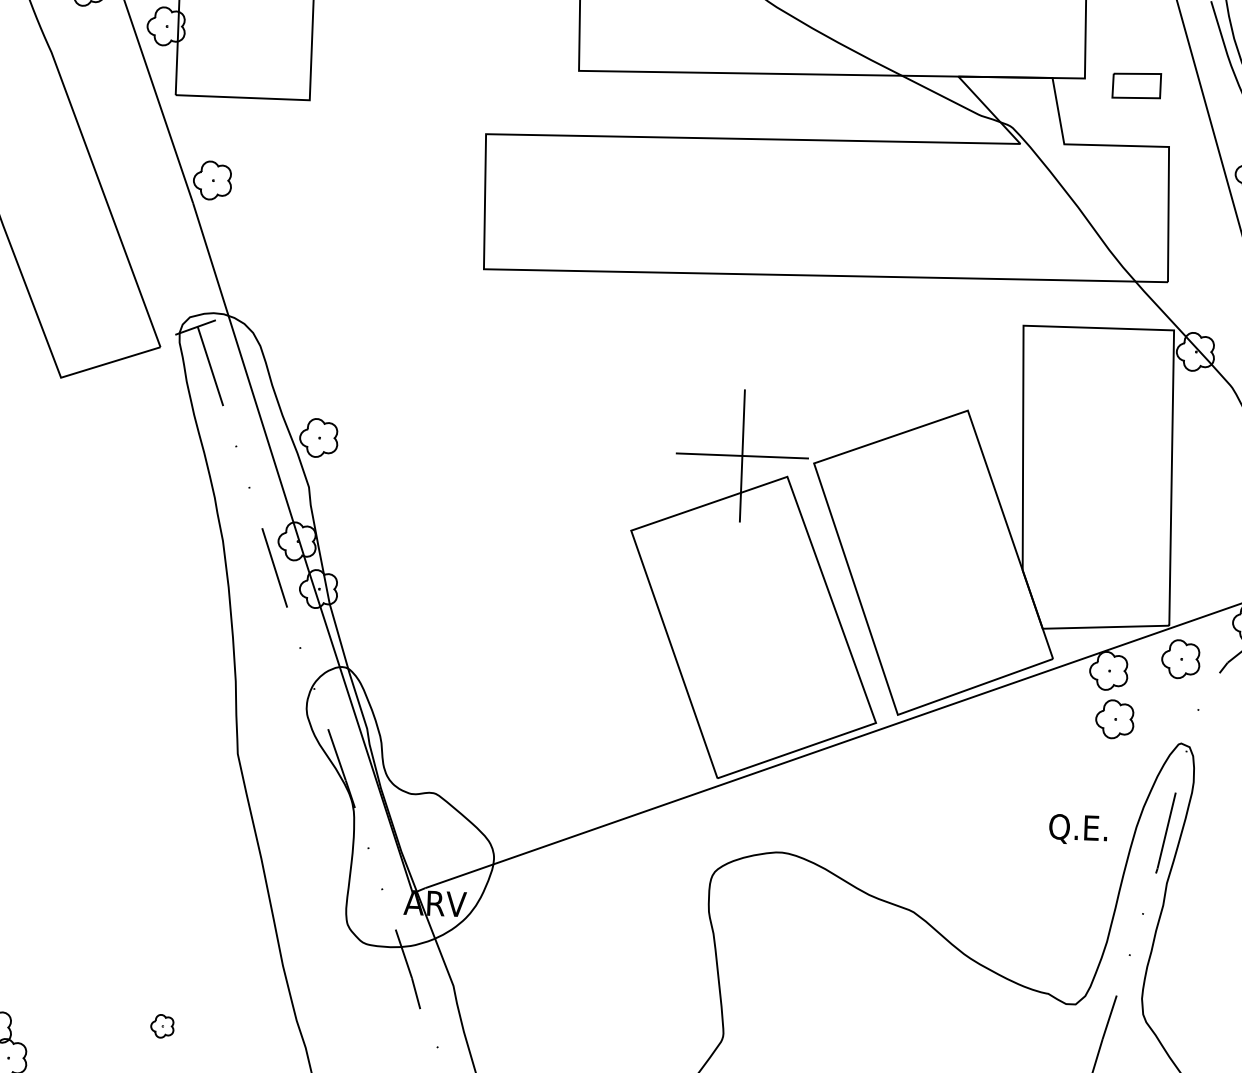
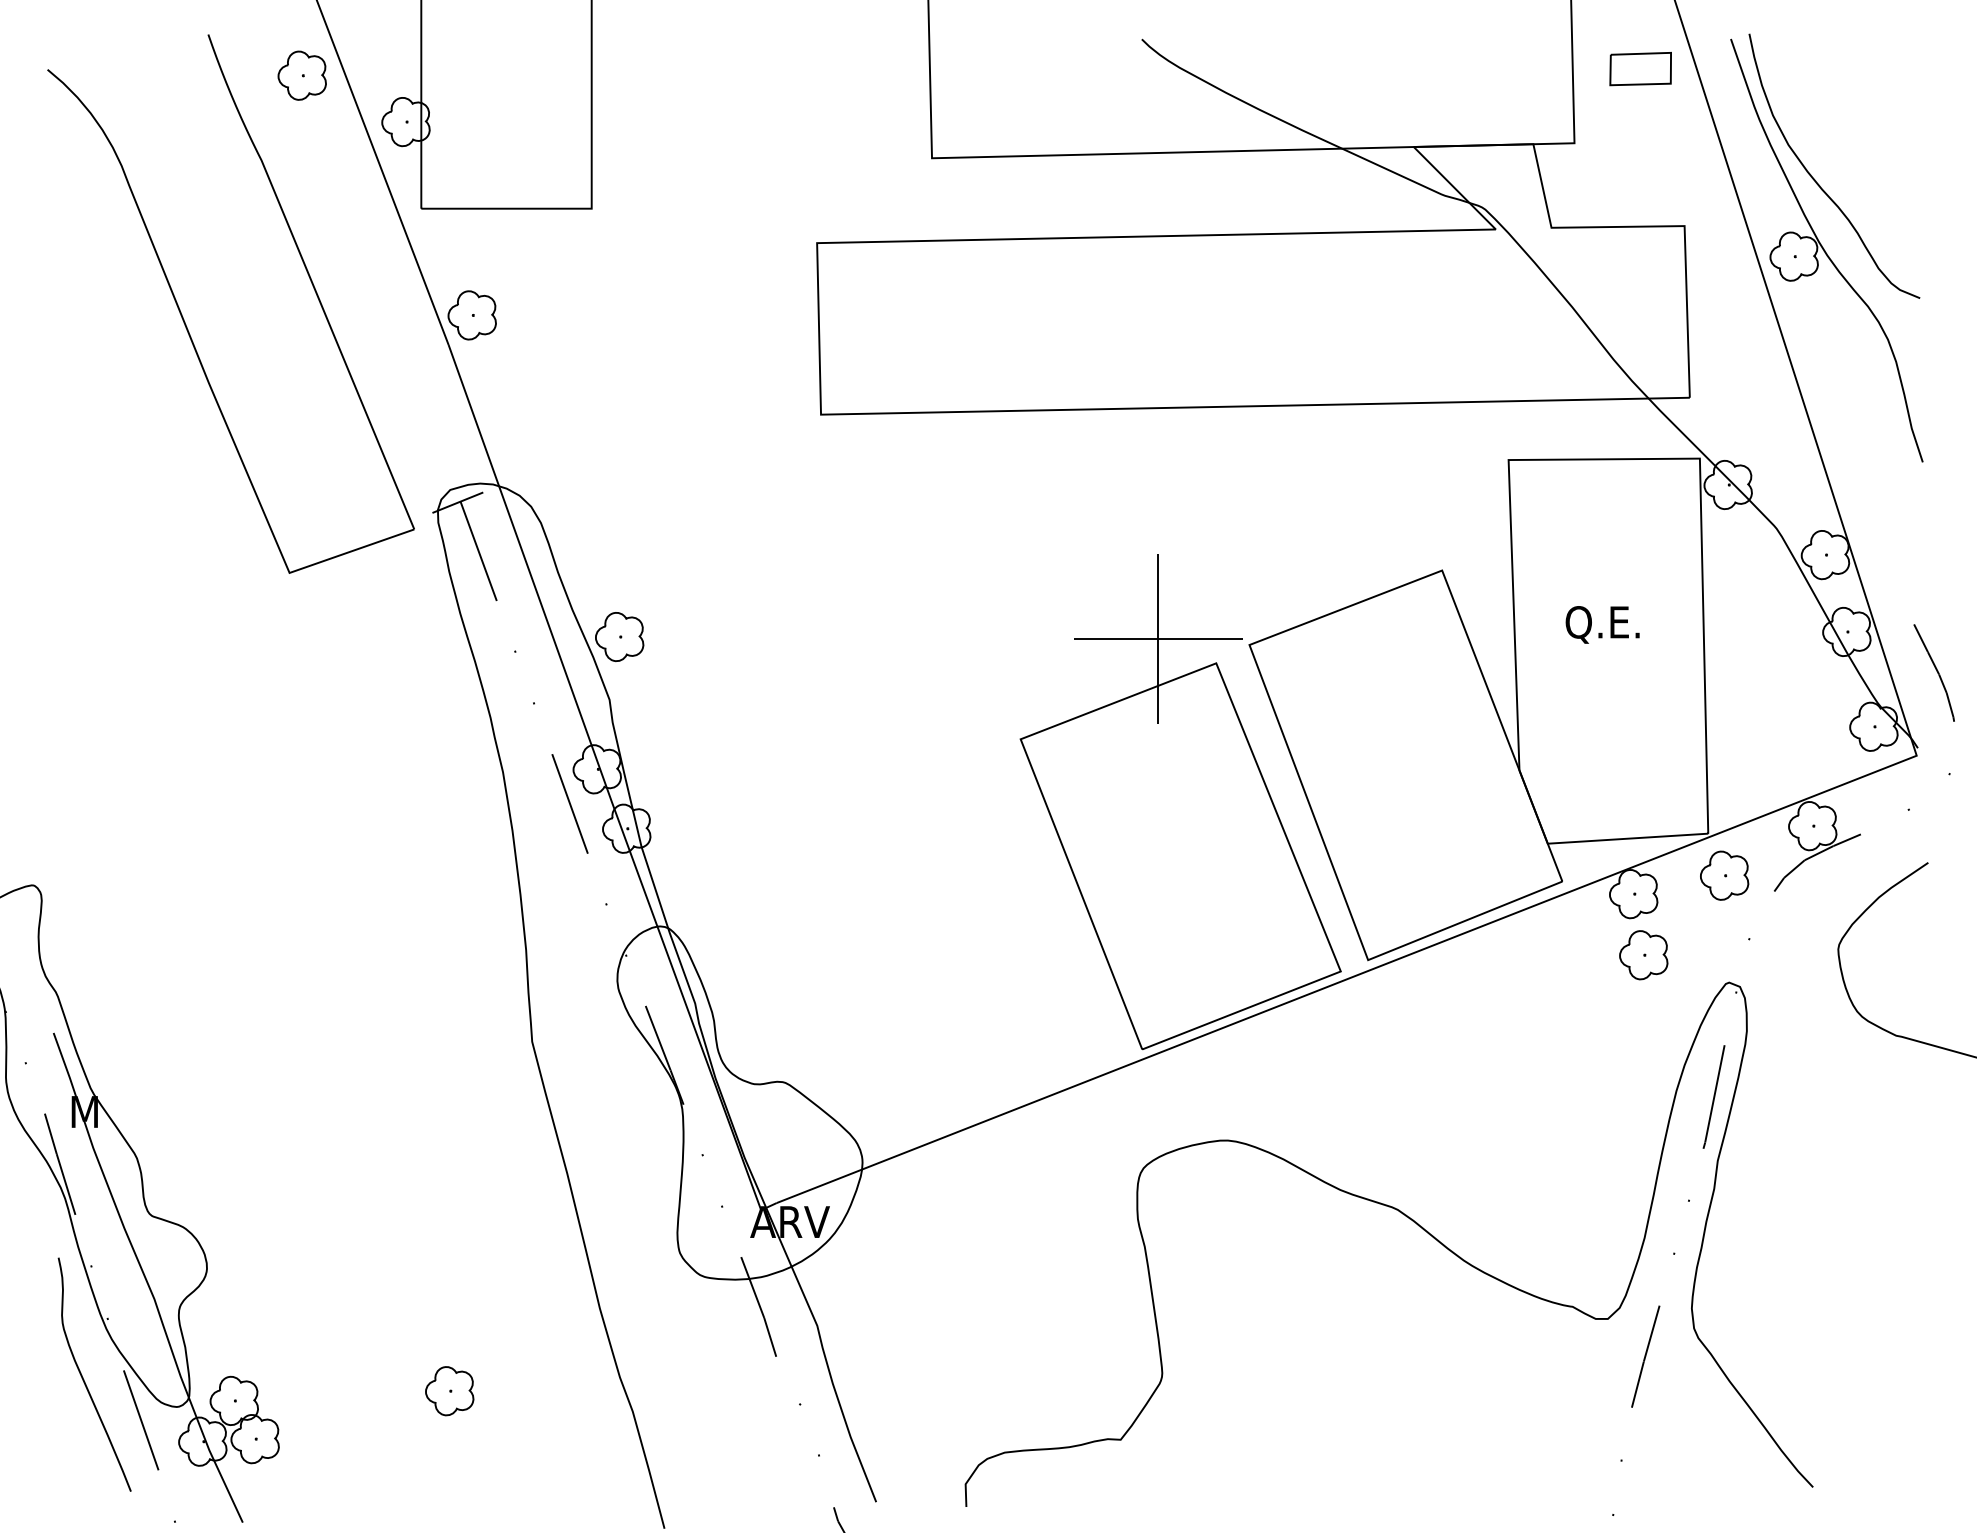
part: (1136, 86) -> (1640, 69), moved
text: (1078, 829) -> (1602, 624), moved
part: (162, 1026) -> (449, 1391), size x1.67

